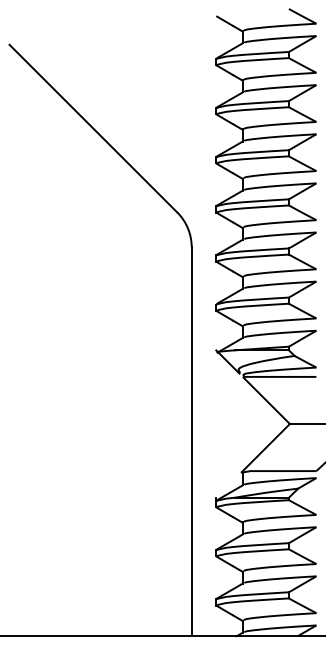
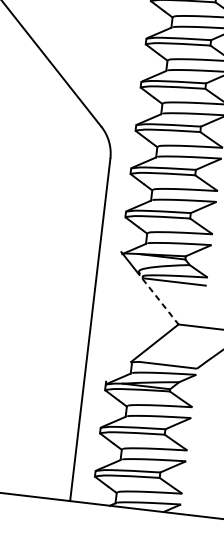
line: (266, 400) -> (160, 301), solid -> dashed

